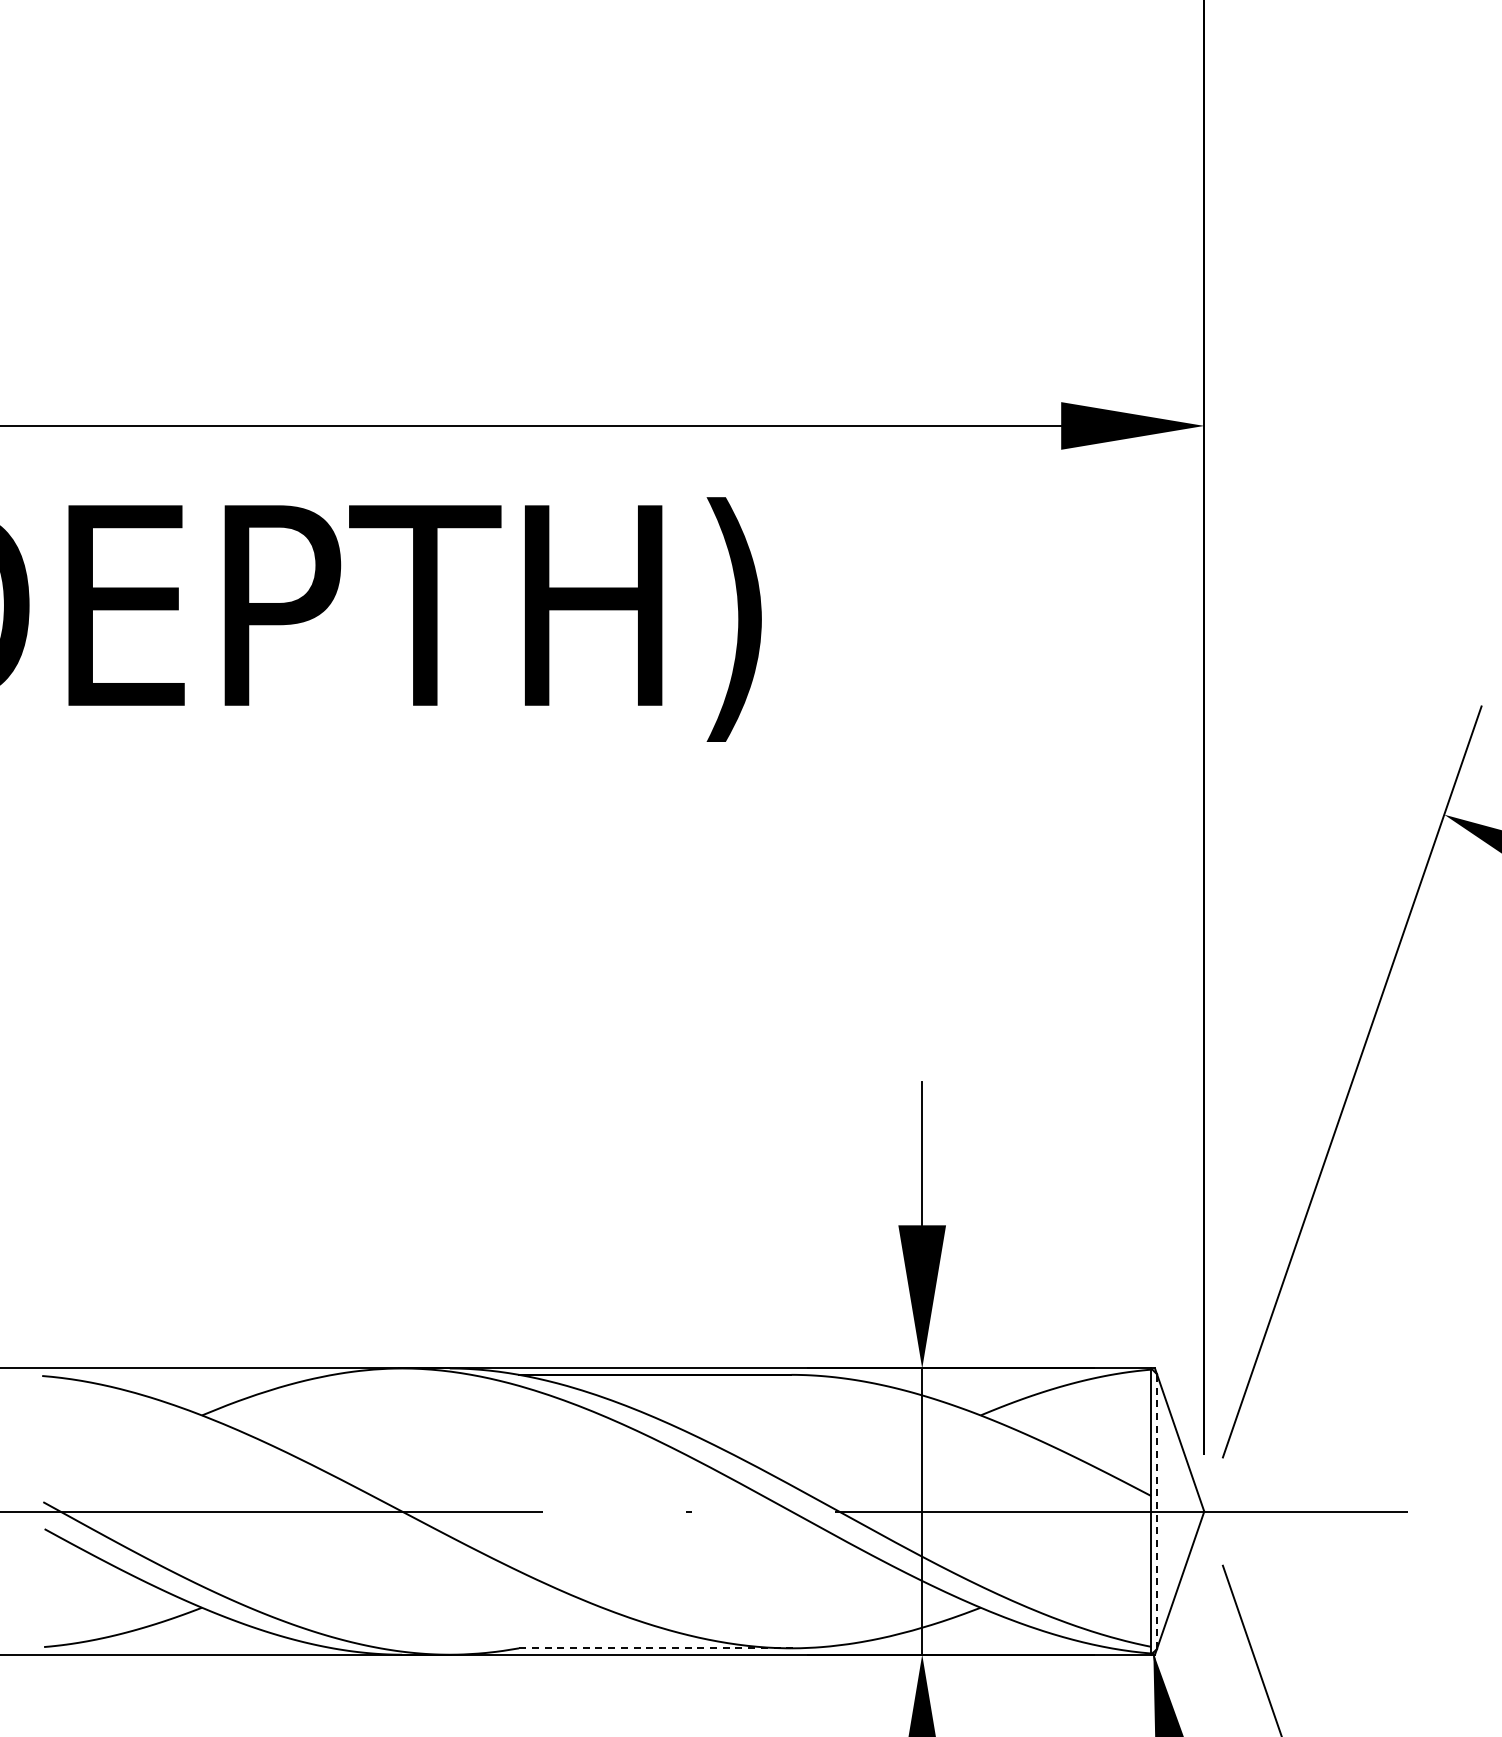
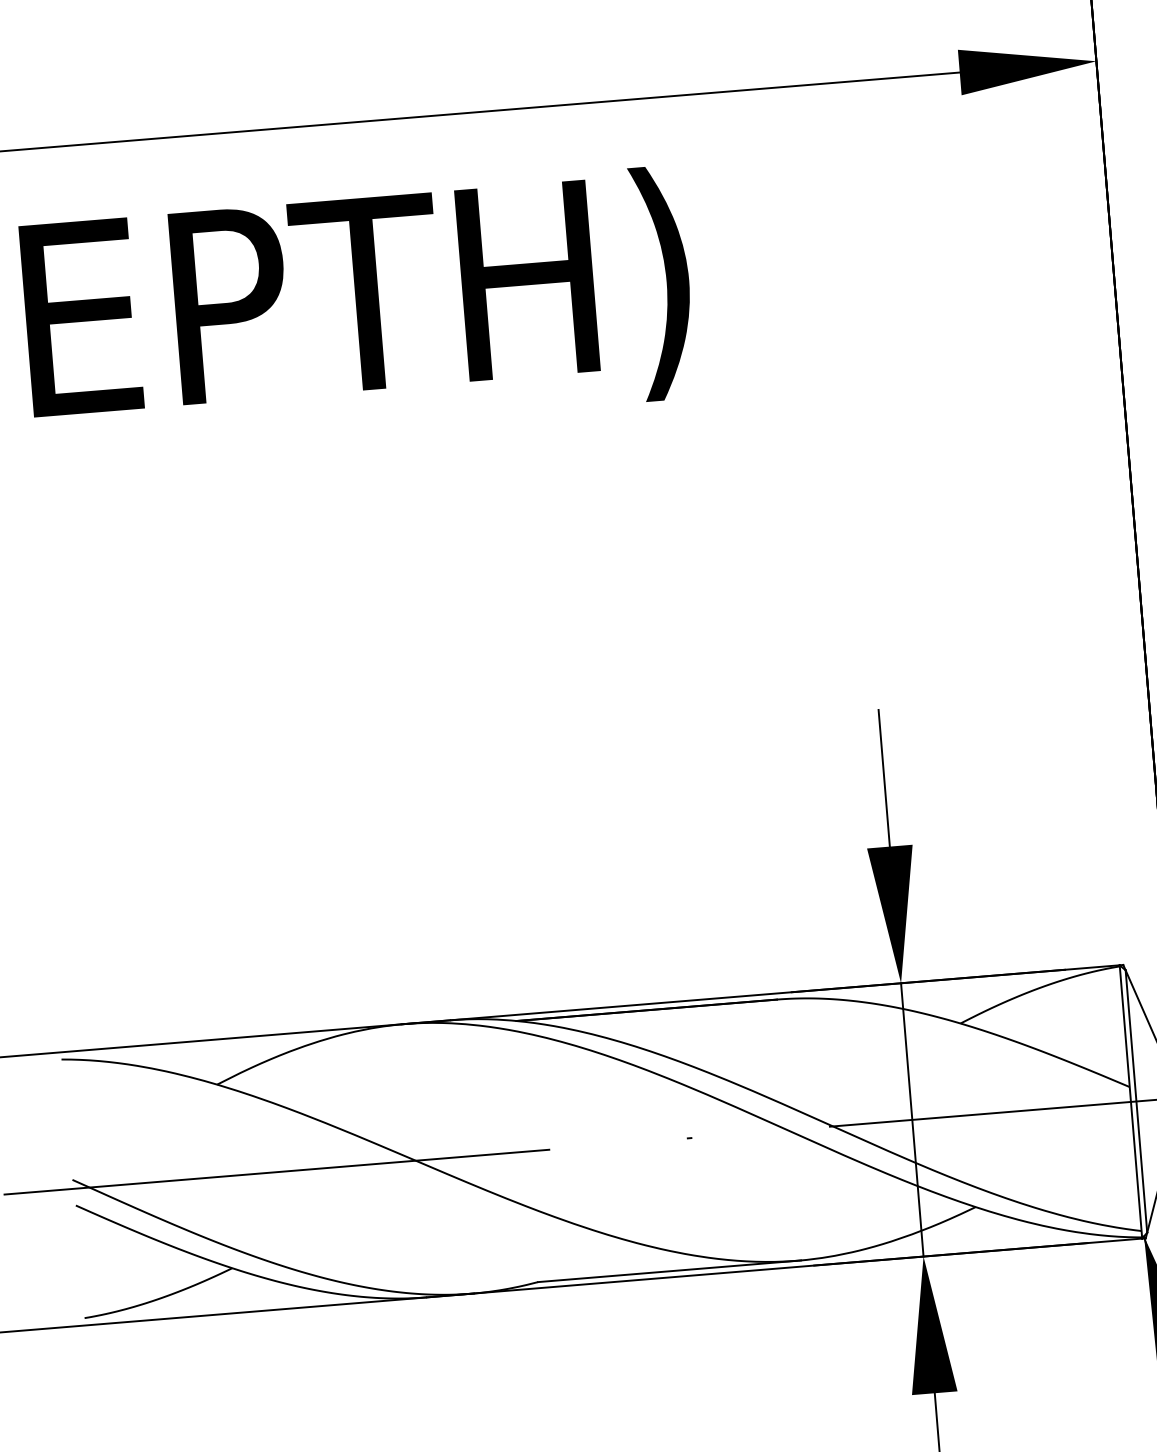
line: (1156, 1511) -> (1135, 1101), dashed -> solid
line: (656, 1648) -> (669, 1271), dashed -> solid

